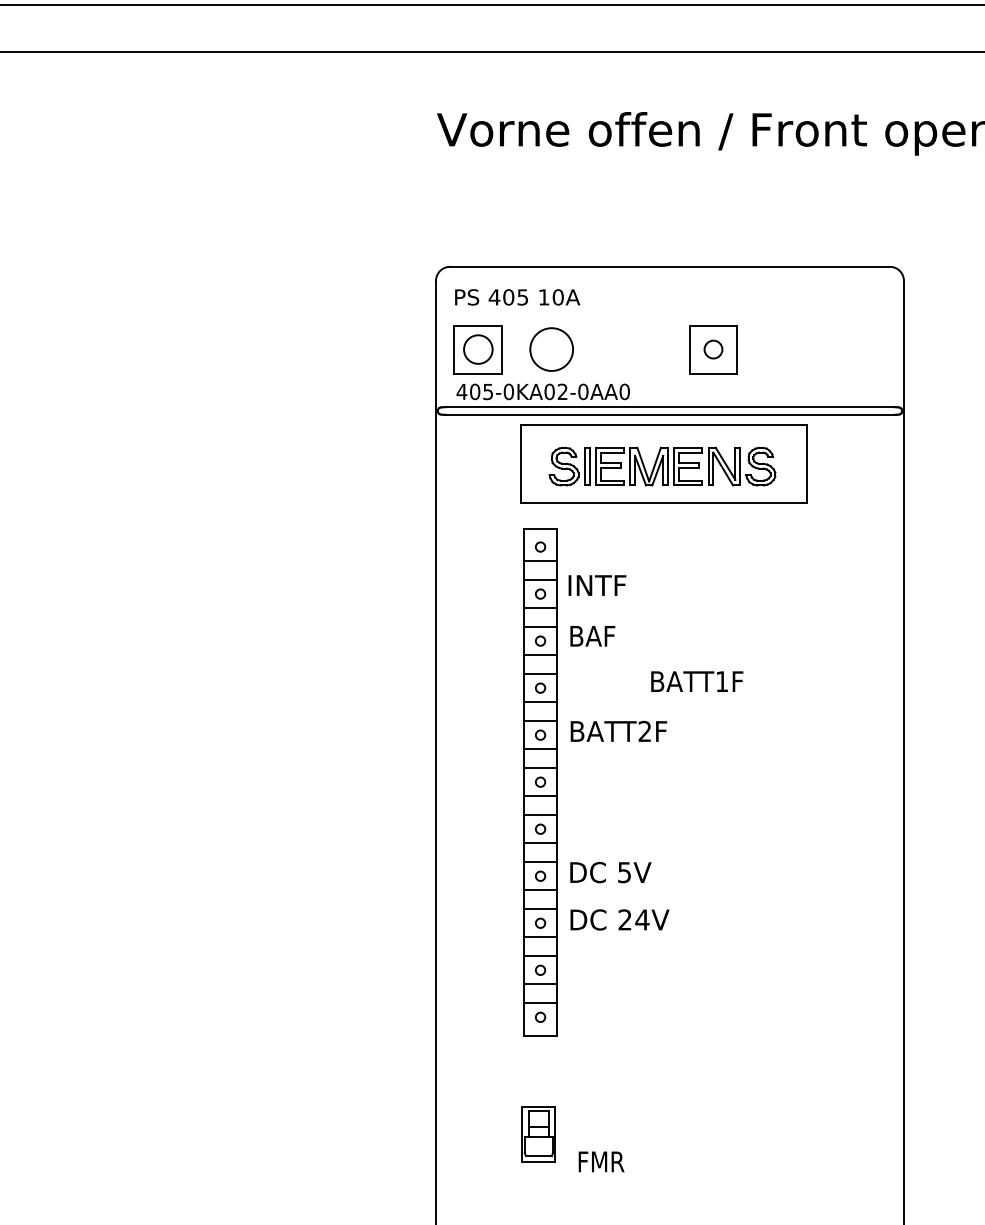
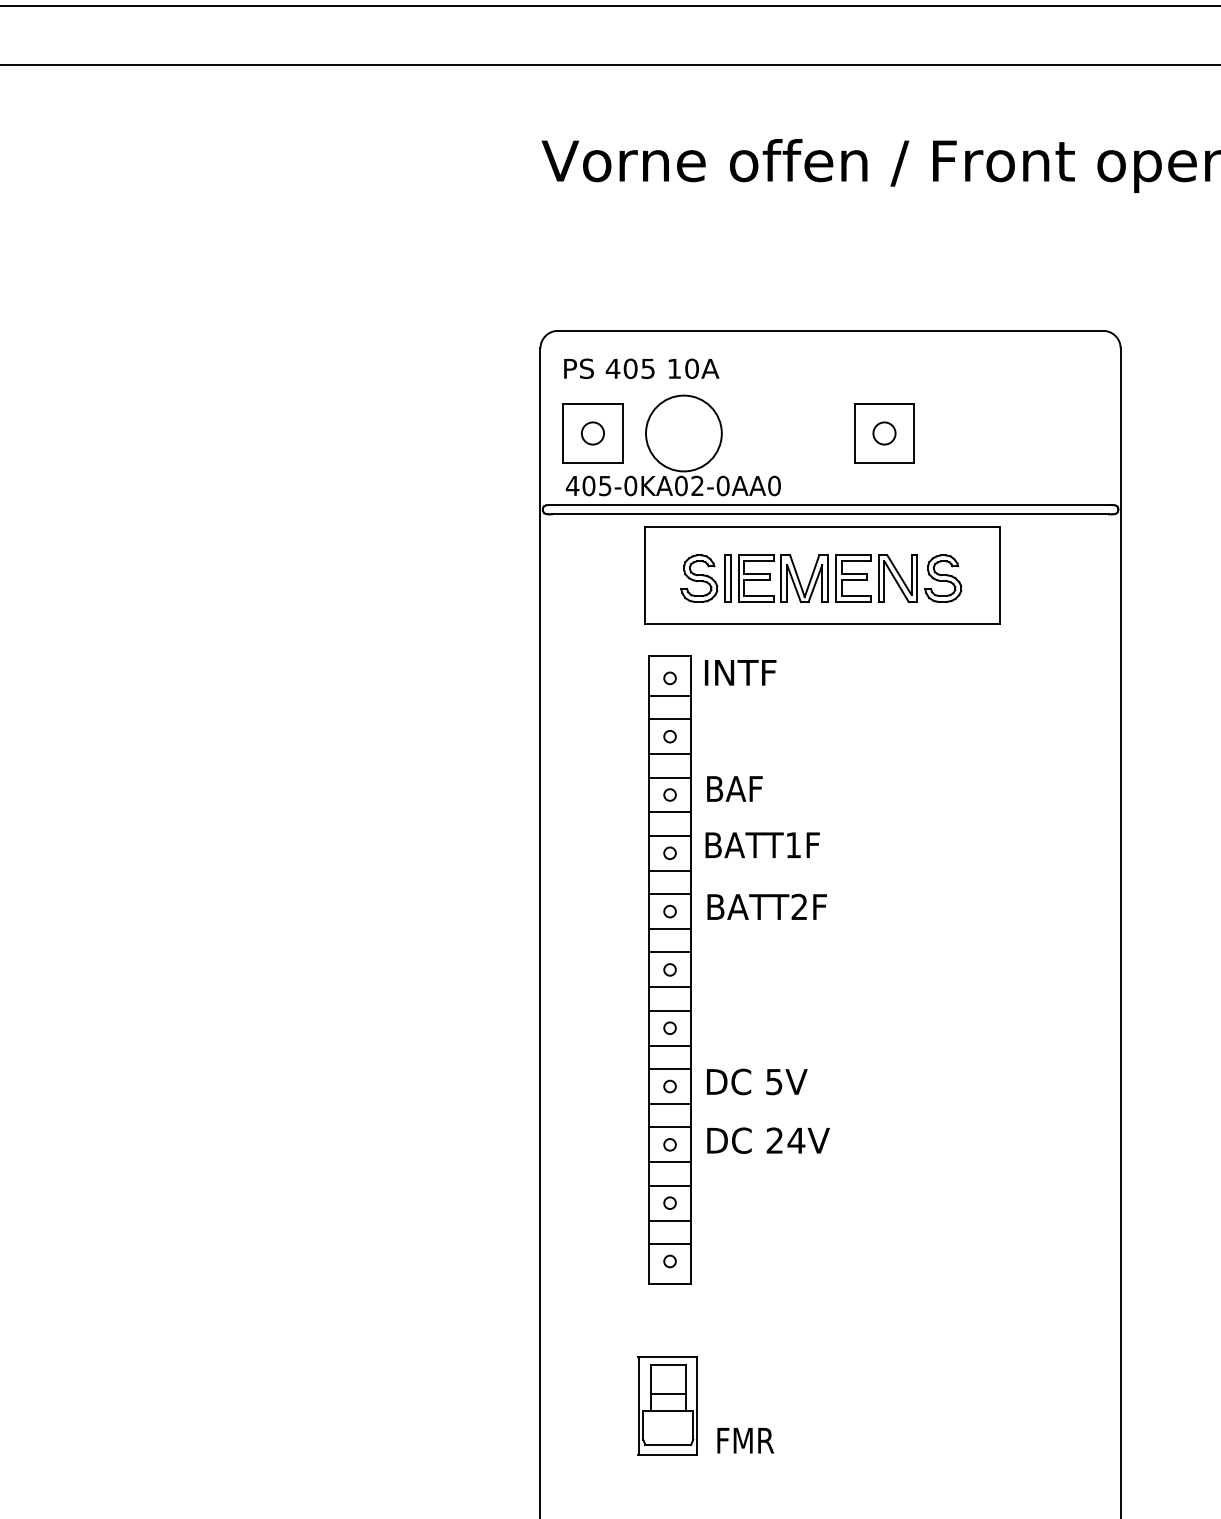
circle: (478, 349) -> (593, 433), size x0.62
circle: (551, 349) -> (683, 433), size x1.43
text: (597, 585) -> (740, 672), moved
text: (697, 681) -> (763, 845), moved
part: (538, 1134) -> (667, 1406), size x1.43

